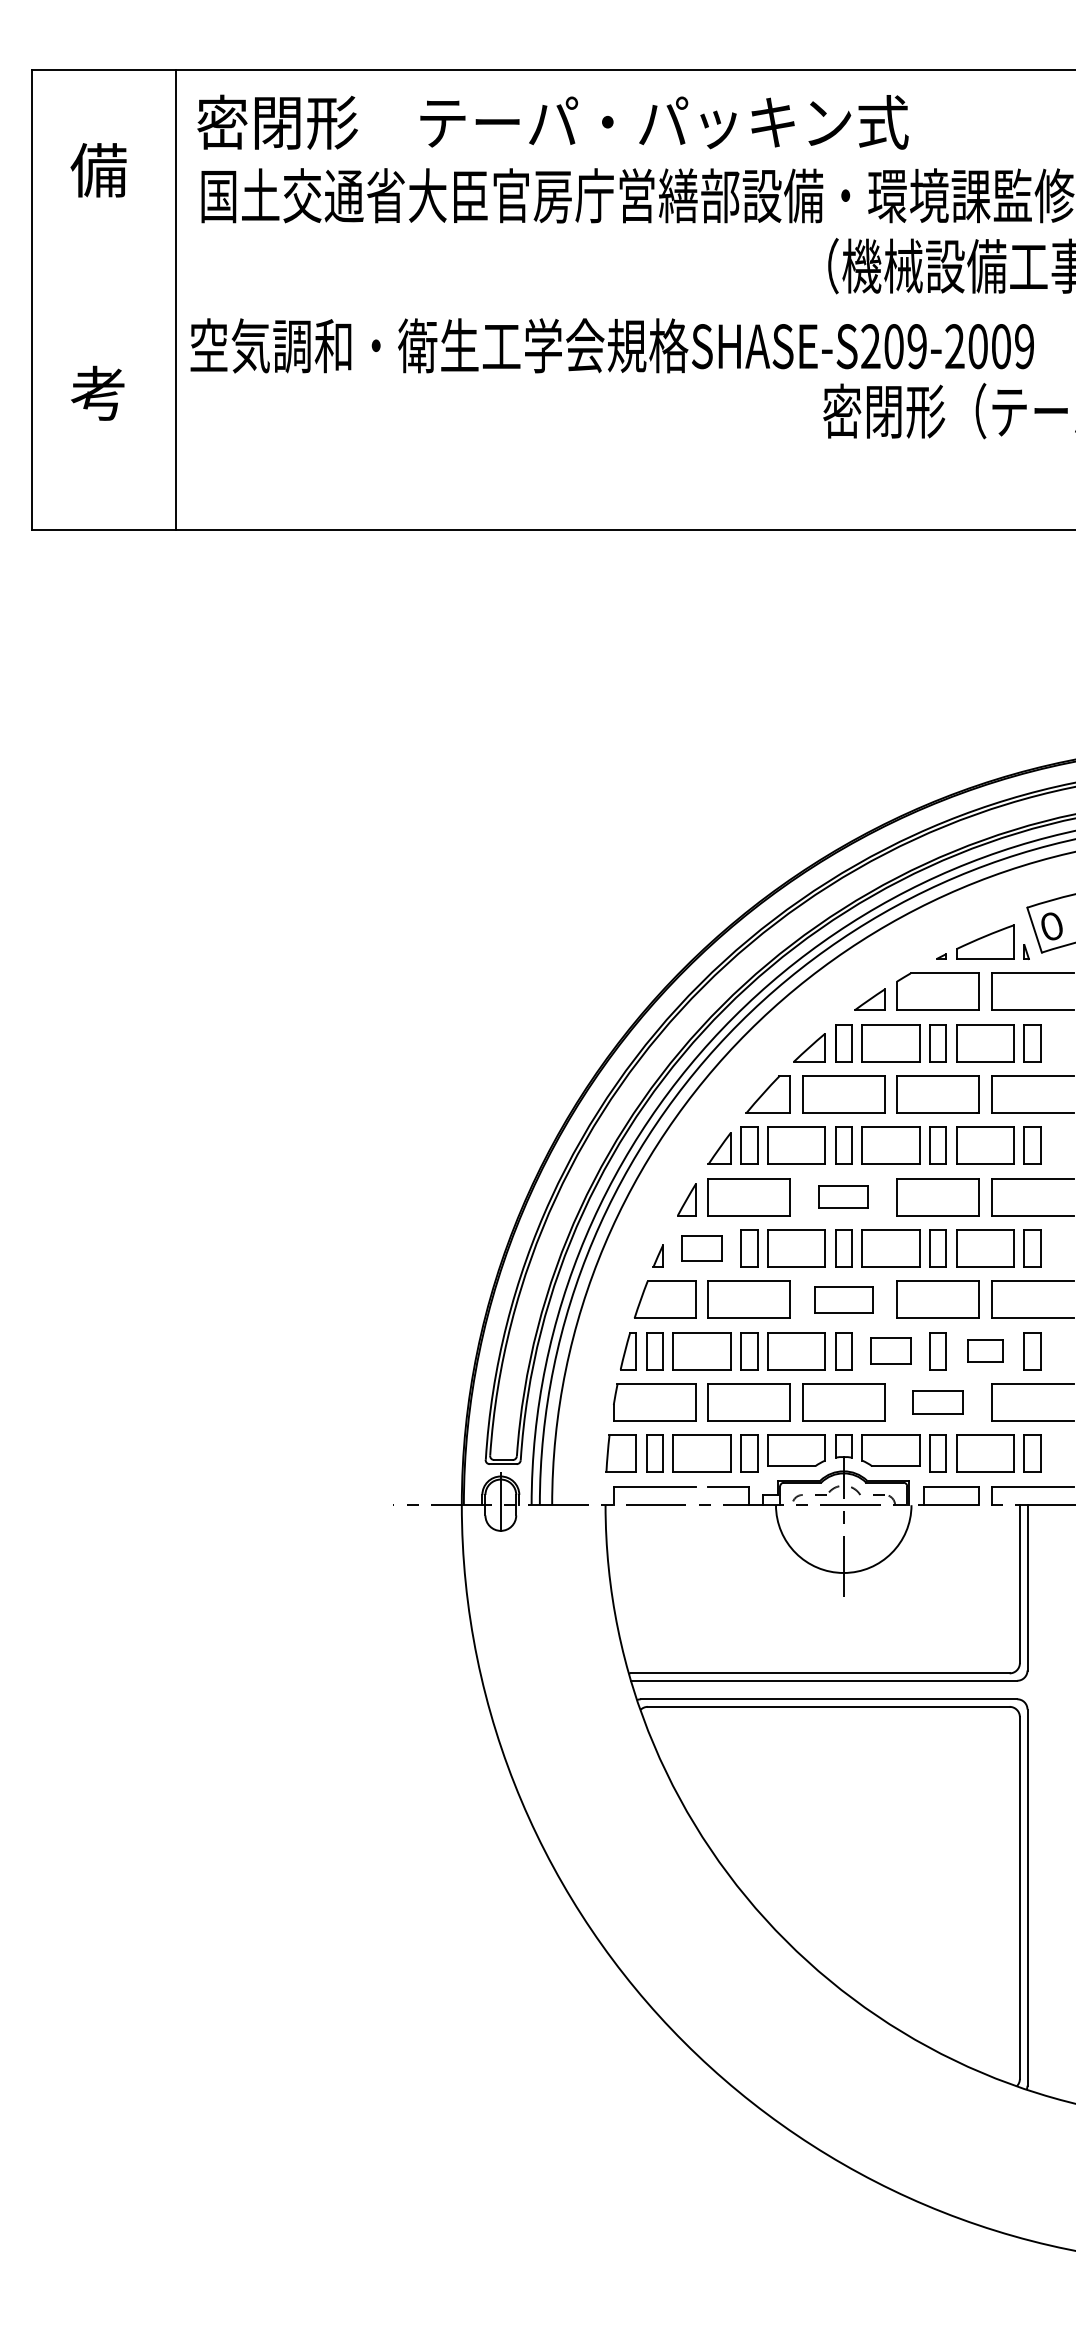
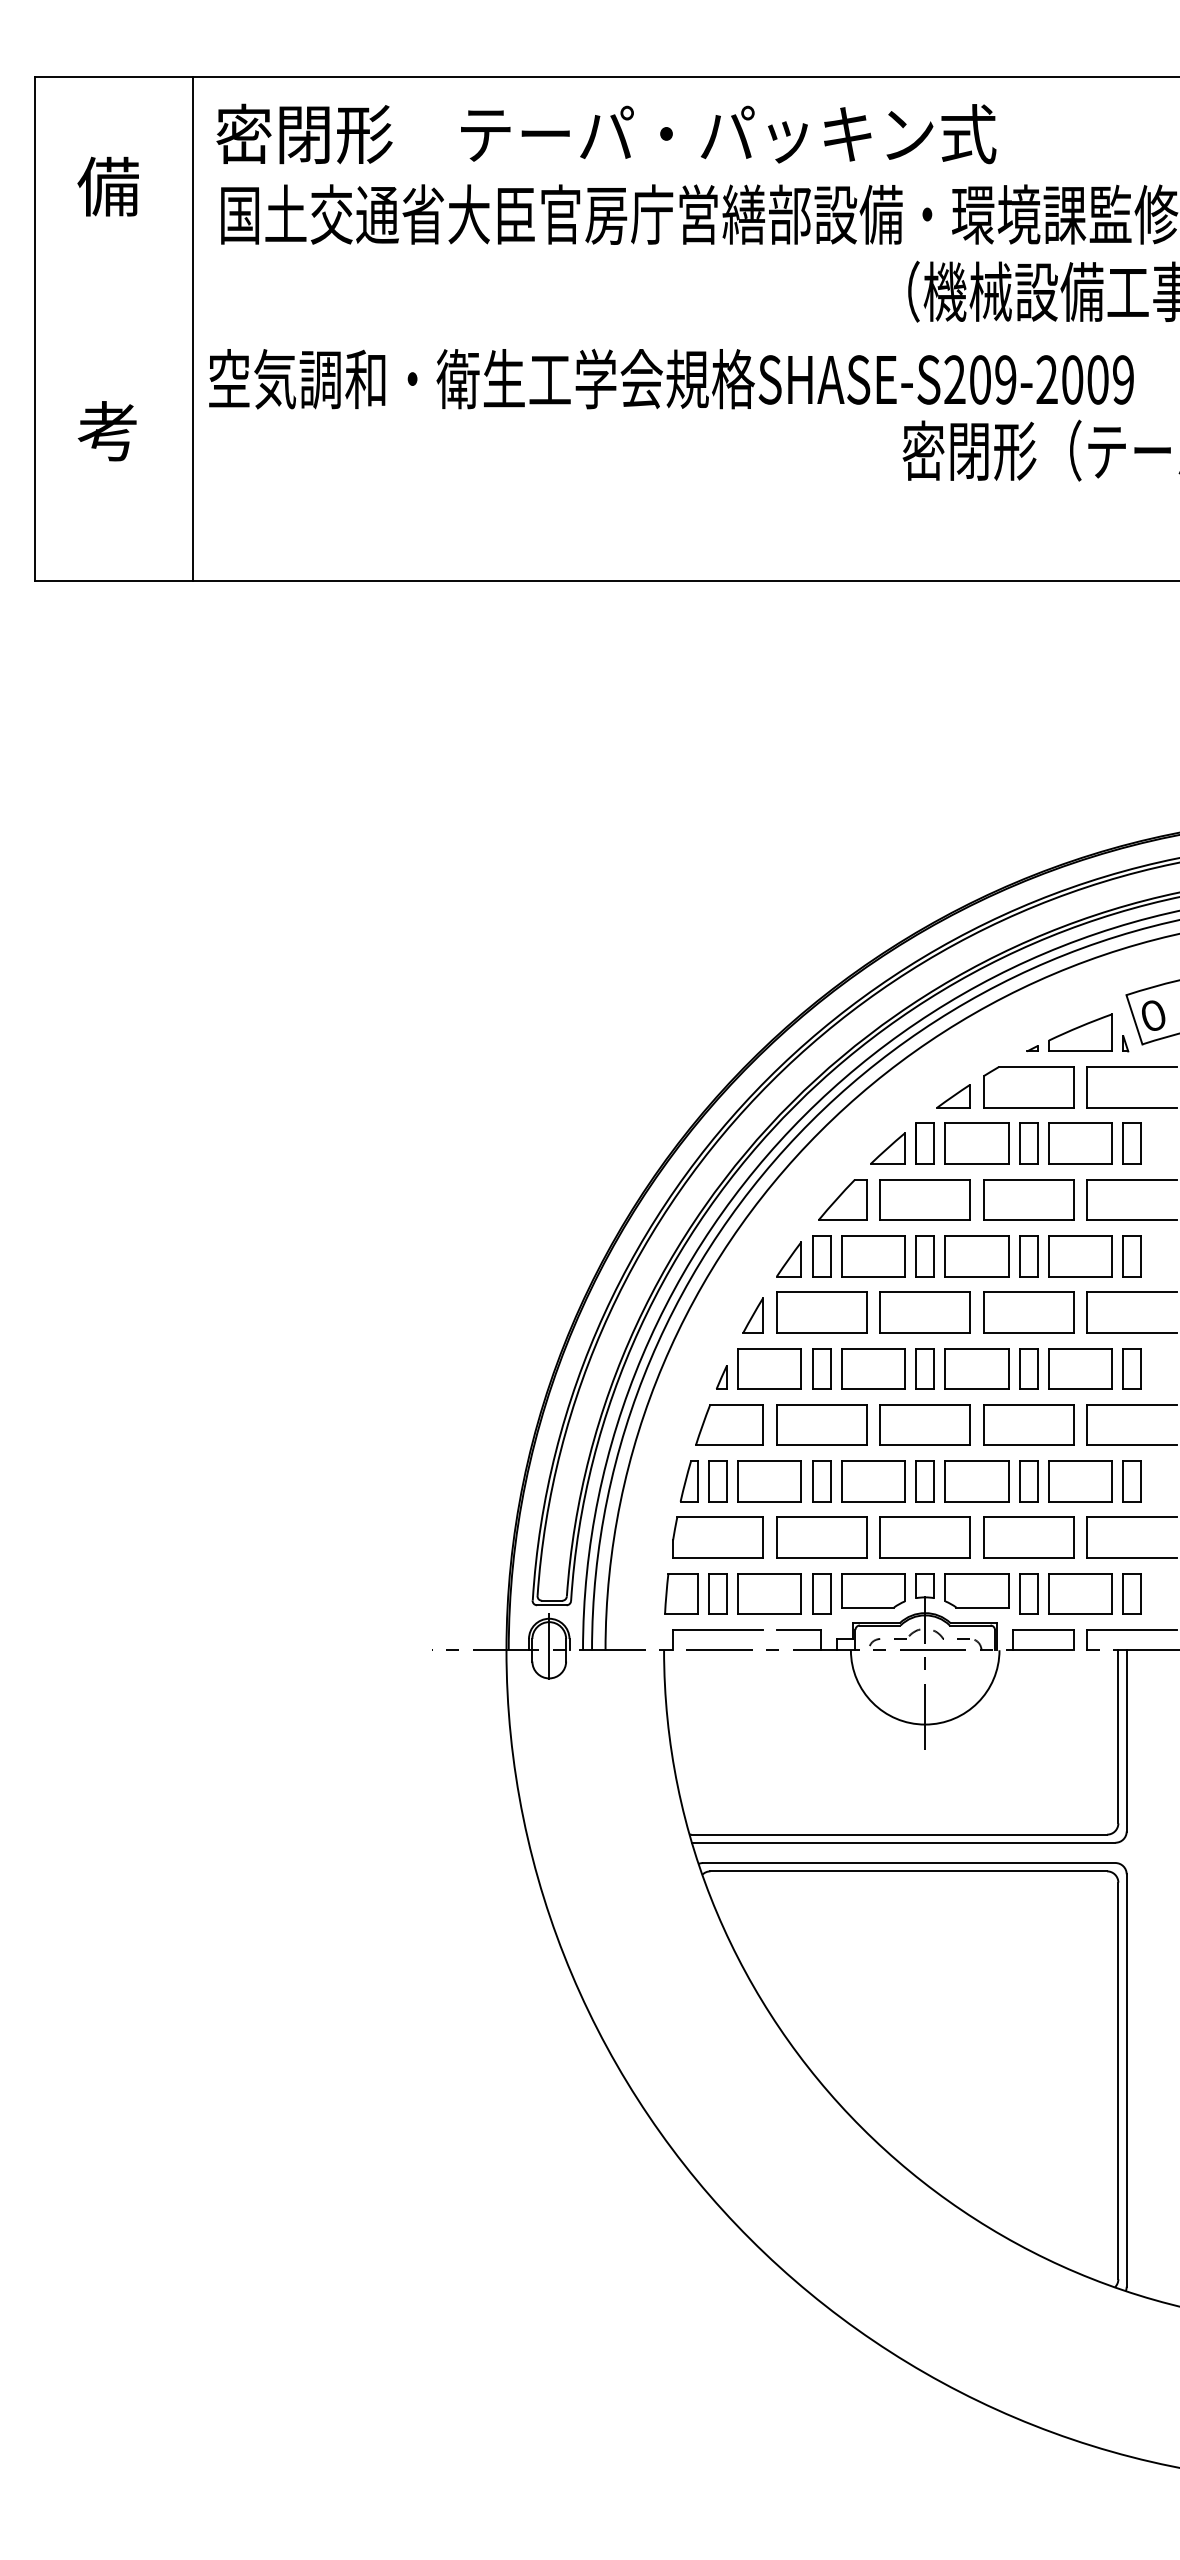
part: (843, 1197) -> (924, 1312), size x1.67
part: (701, 1248) -> (769, 1368), size x1.43
part: (843, 1299) -> (924, 1424), size x1.43
part: (890, 1351) -> (976, 1481), size x1.43
part: (985, 1351) -> (1080, 1481), size x1.67
part: (937, 1402) -> (1028, 1537), size x1.67

